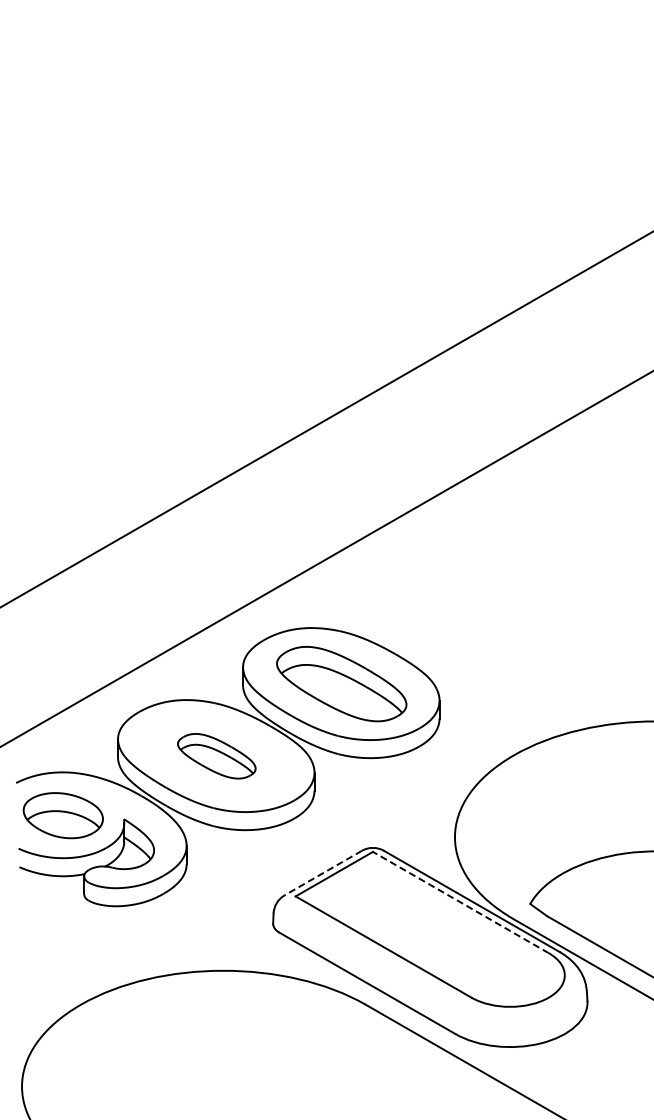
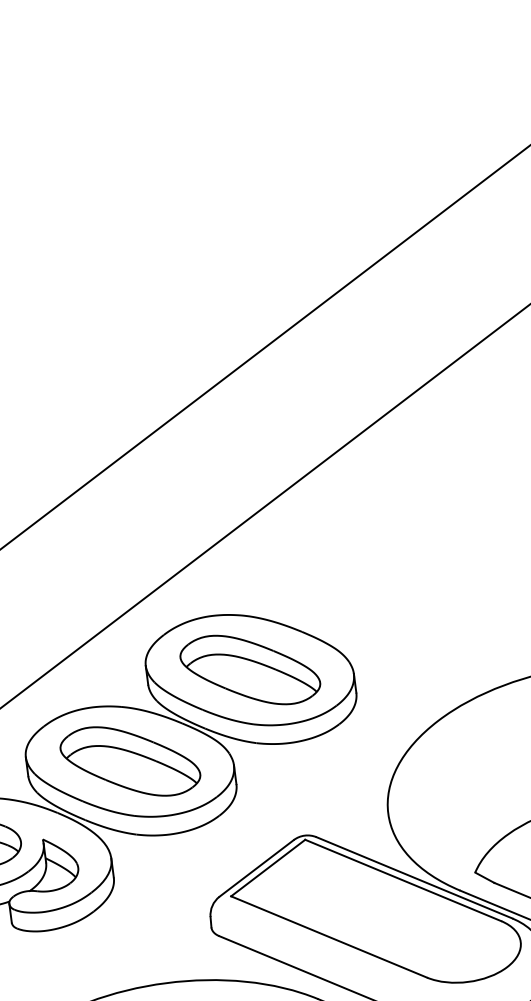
part: (216, 756) -> (130, 761), size x1.67
line: (323, 873) -> (256, 868), dashed -> solid
line: (460, 902) -> (402, 880), dashed -> solid

